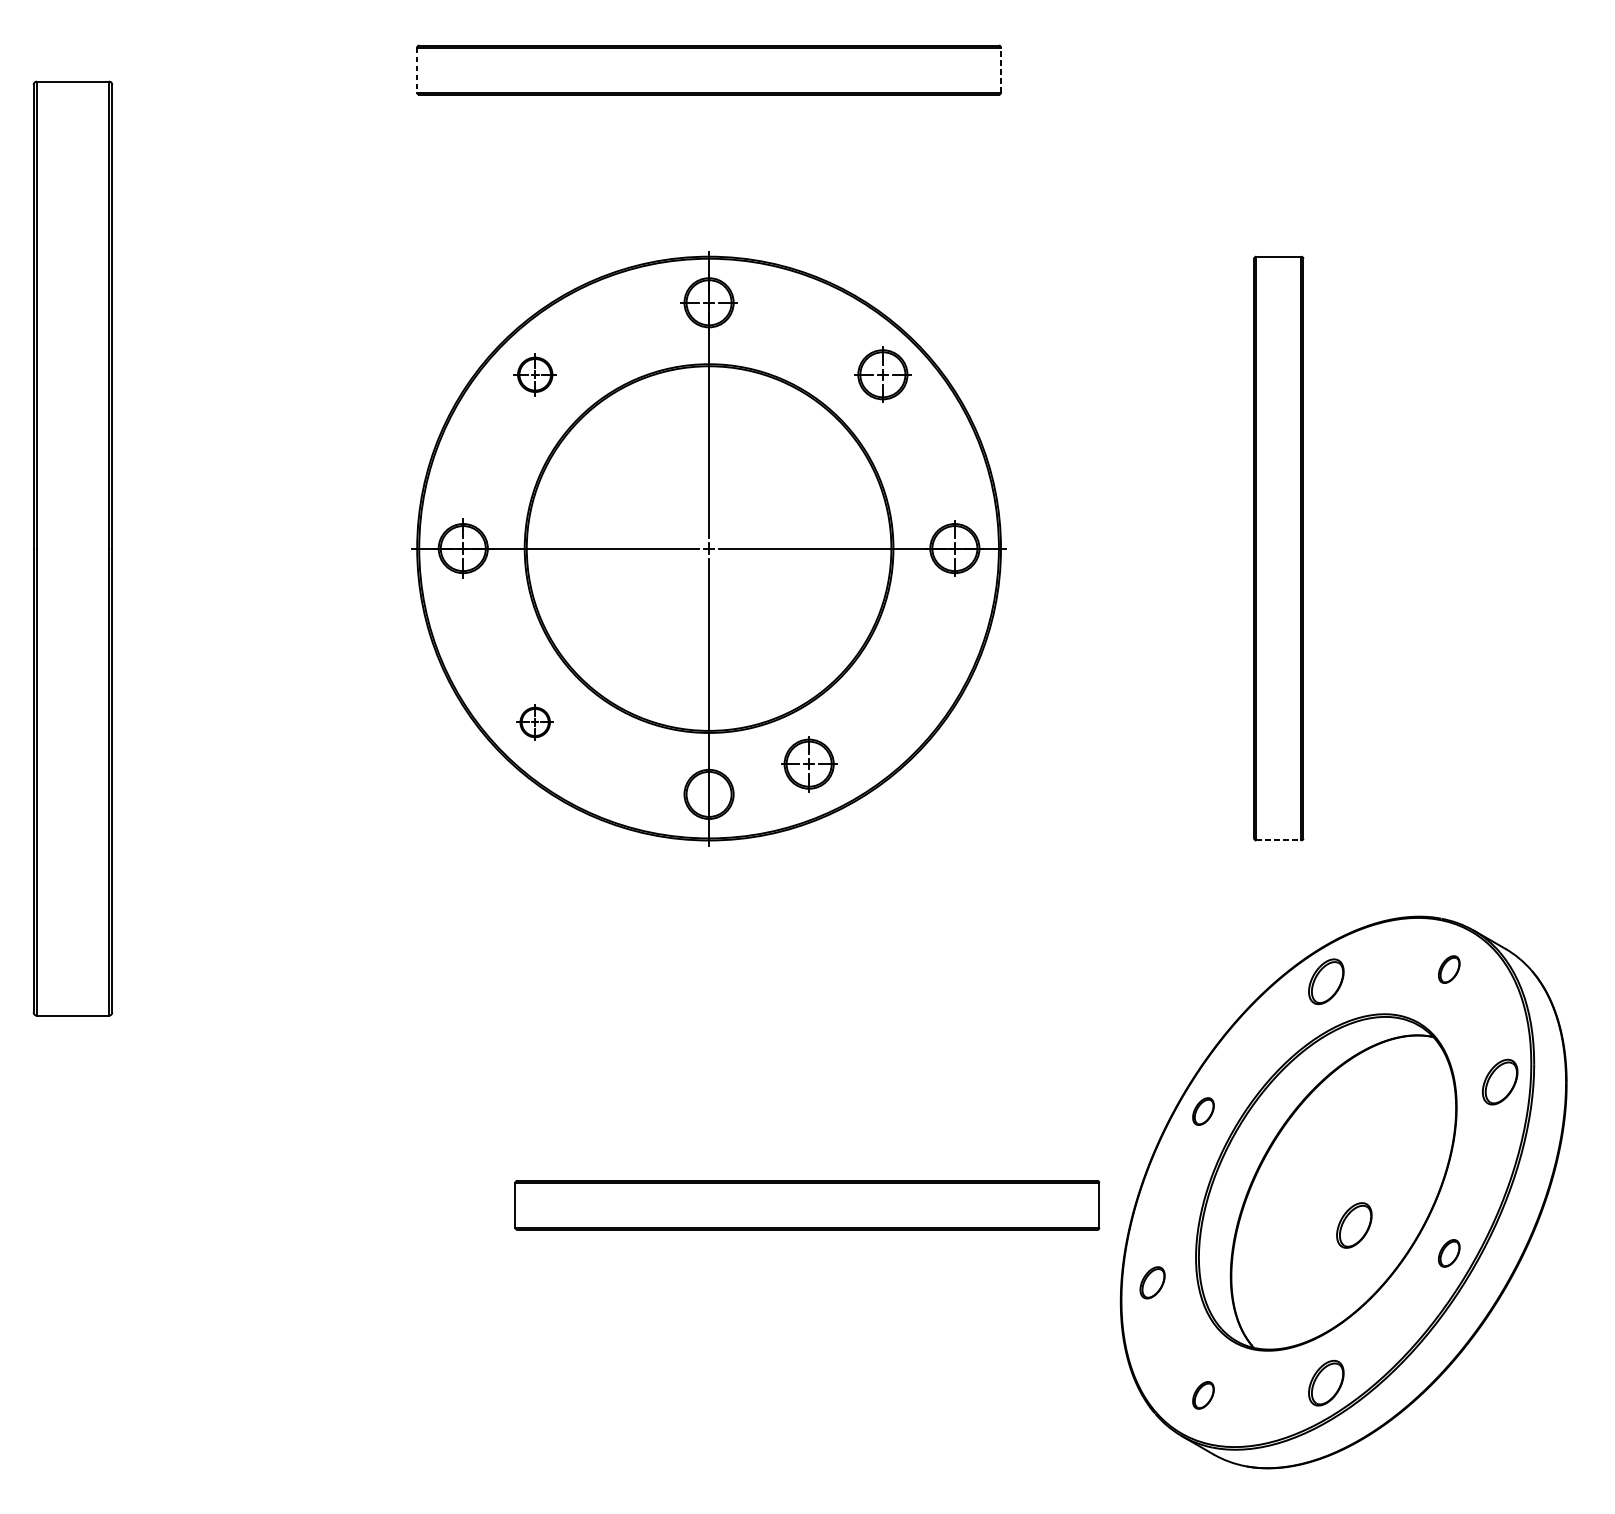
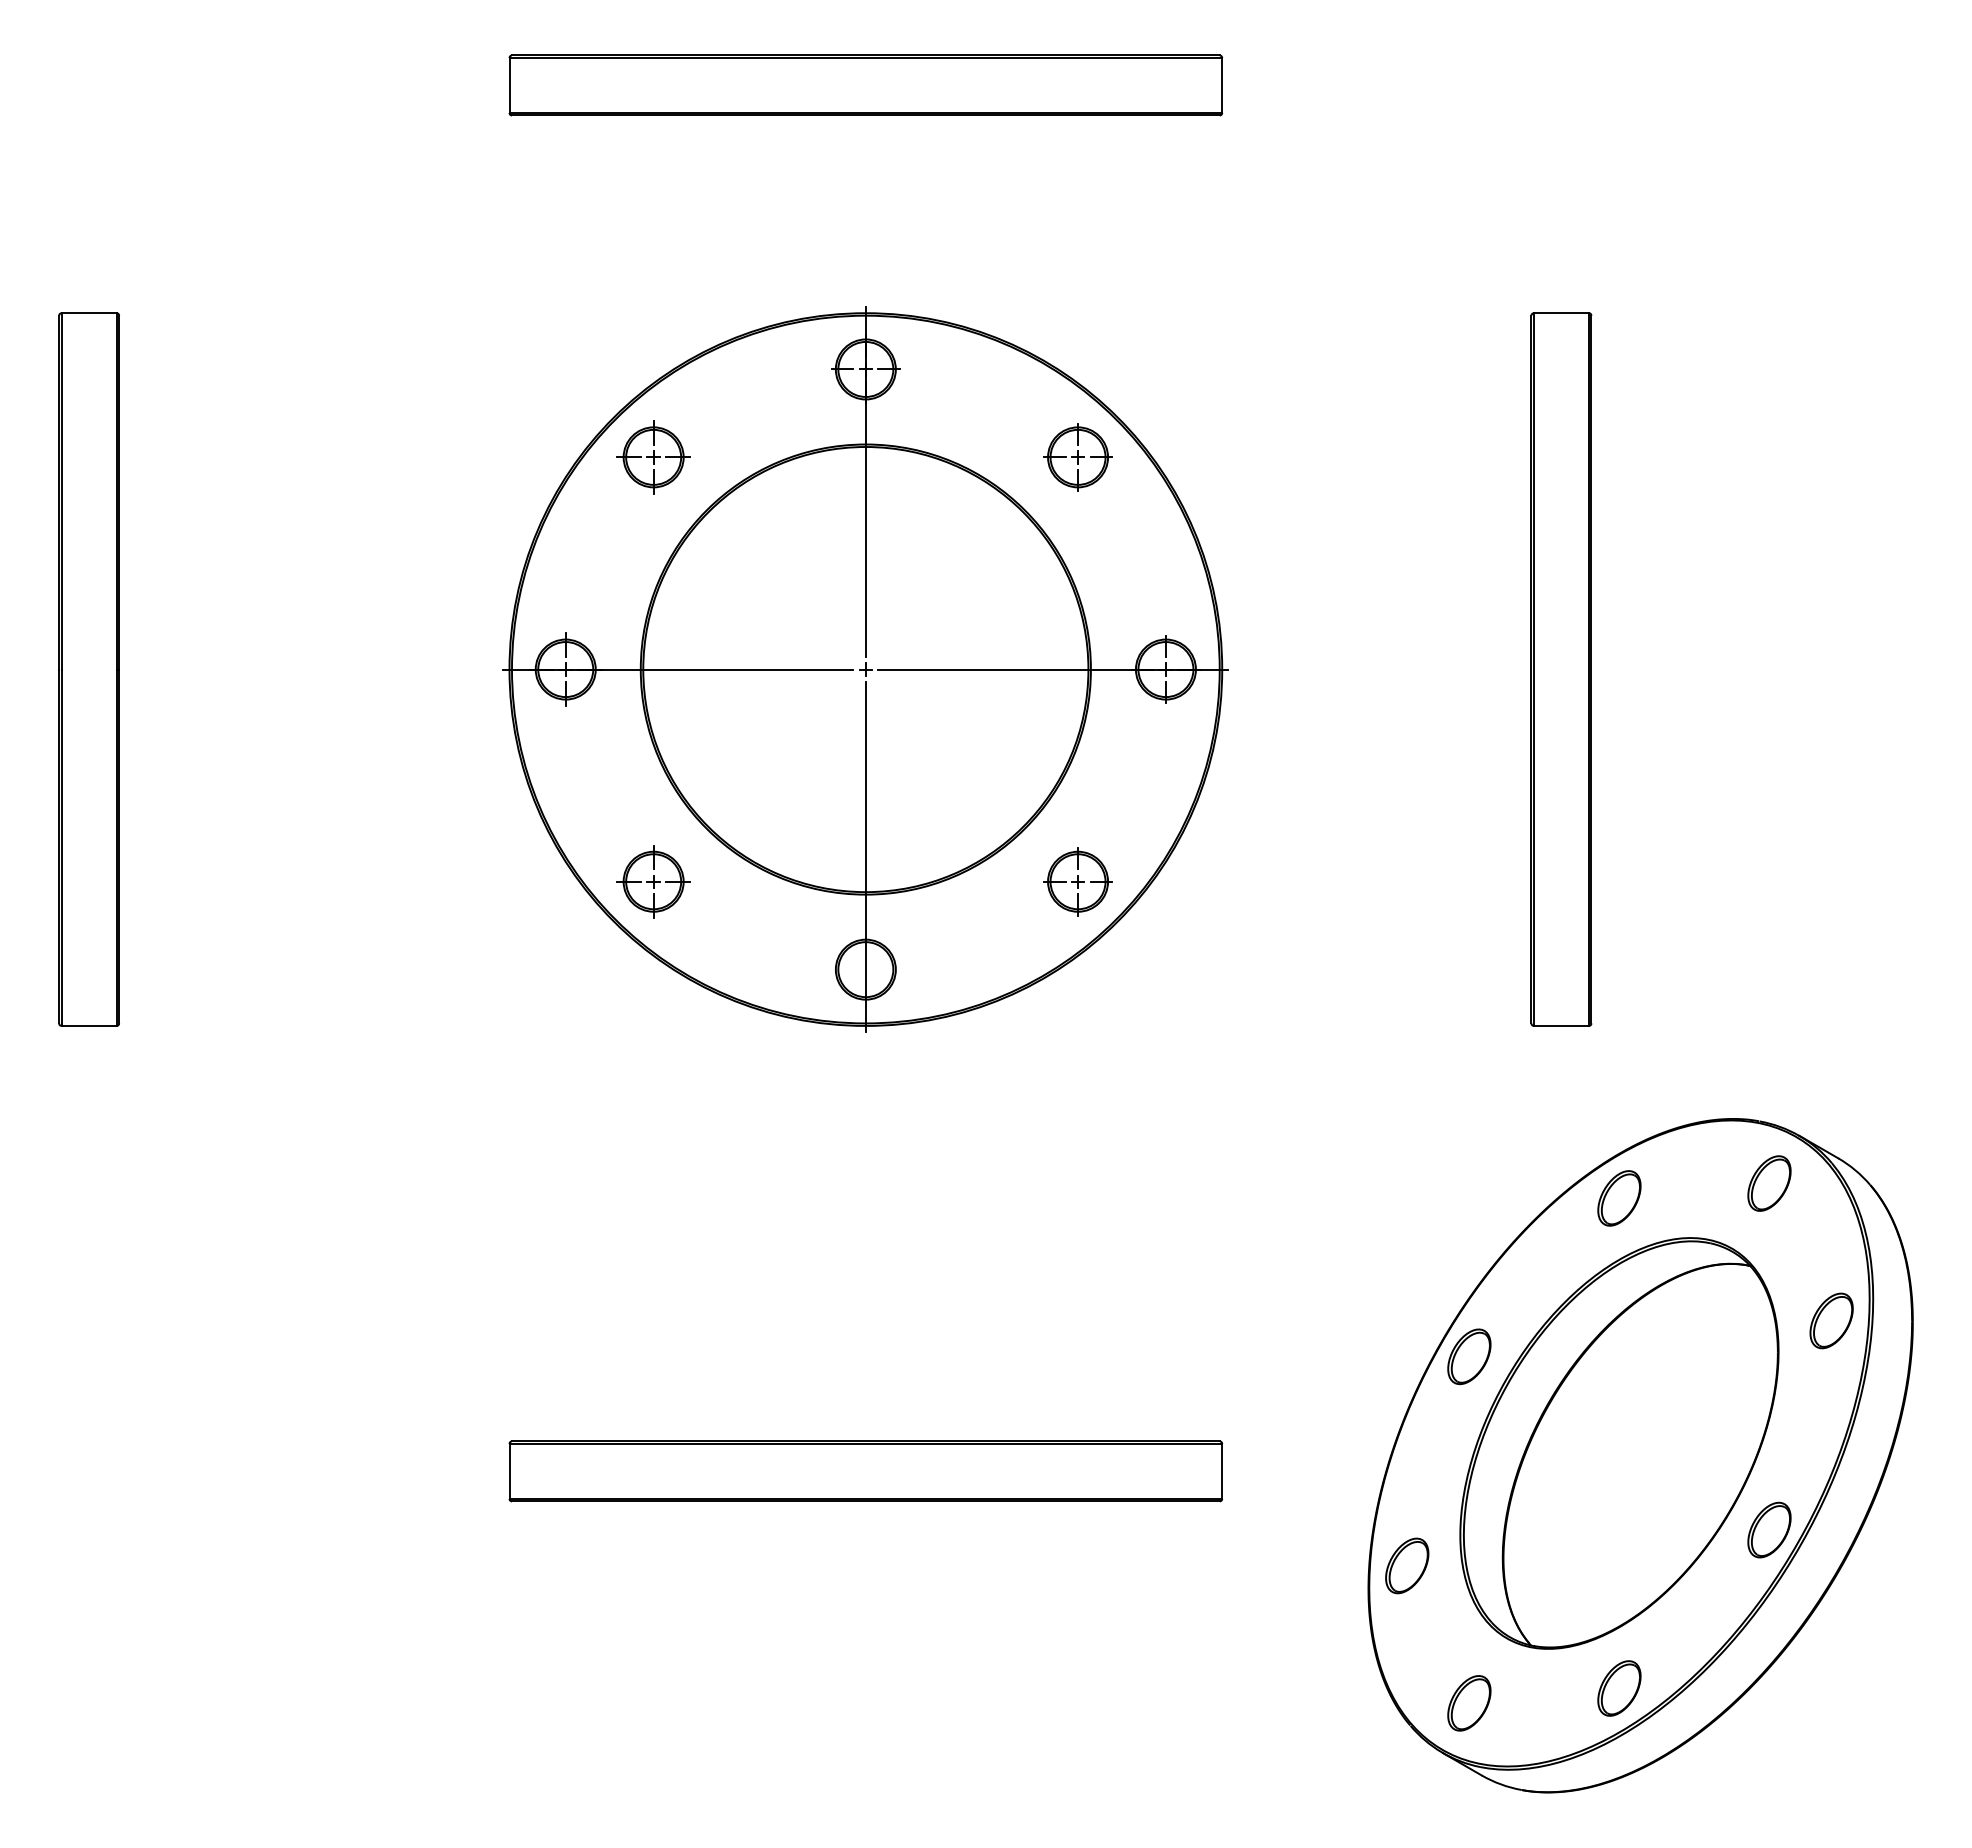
line: (417, 70) -> (509, 85), dashed -> solid
line: (1001, 70) -> (1222, 85), dashed -> solid
part: (535, 374) -> (653, 457), size x1.43
part: (72, 548) -> (88, 669), size x0.62
part: (535, 722) -> (653, 881), size x1.67
part: (808, 763) -> (1077, 881), moved
line: (1278, 840) -> (1561, 1025), dashed -> solid
part: (1449, 969) -> (1769, 1183), size x1.67
part: (1203, 1111) -> (1469, 1356), size x1.67
part: (807, 1205) -> (865, 1471), moved
part: (1354, 1225) -> (1653, 1495), removed
part: (1449, 1252) -> (1769, 1529), size x1.67
part: (1152, 1282) -> (1407, 1565), size x1.43
part: (1203, 1395) -> (1469, 1703), size x1.67

